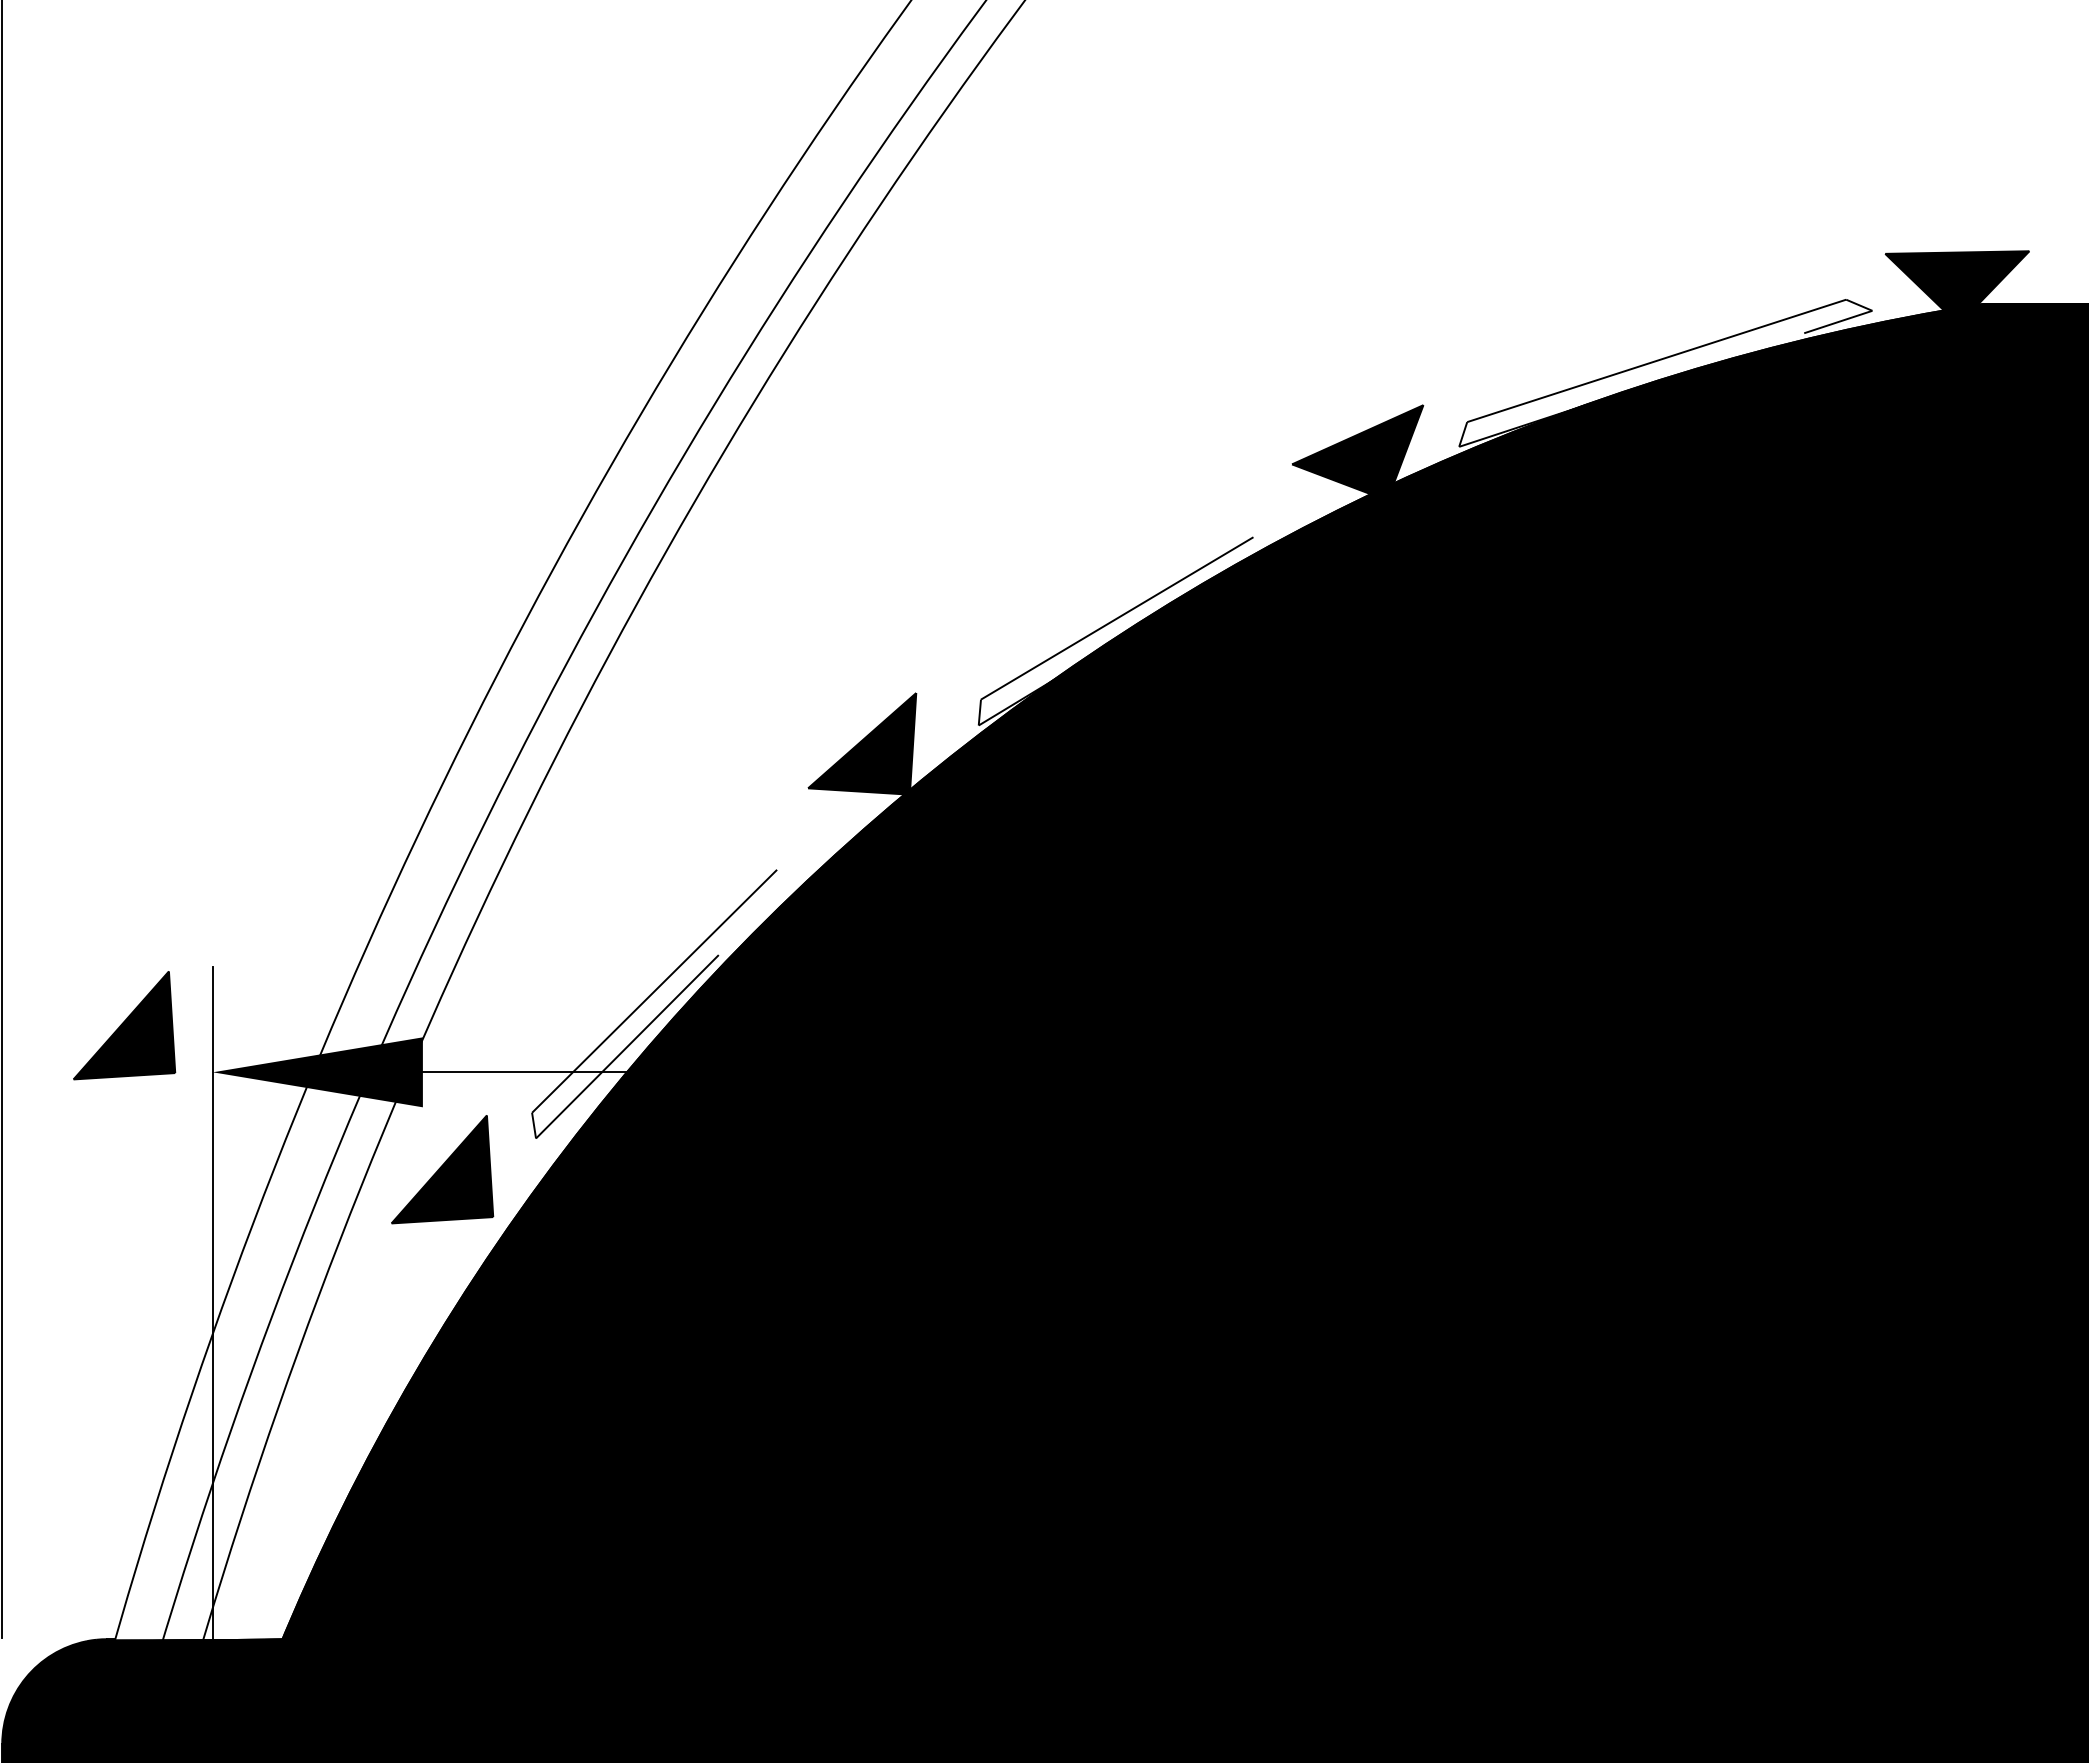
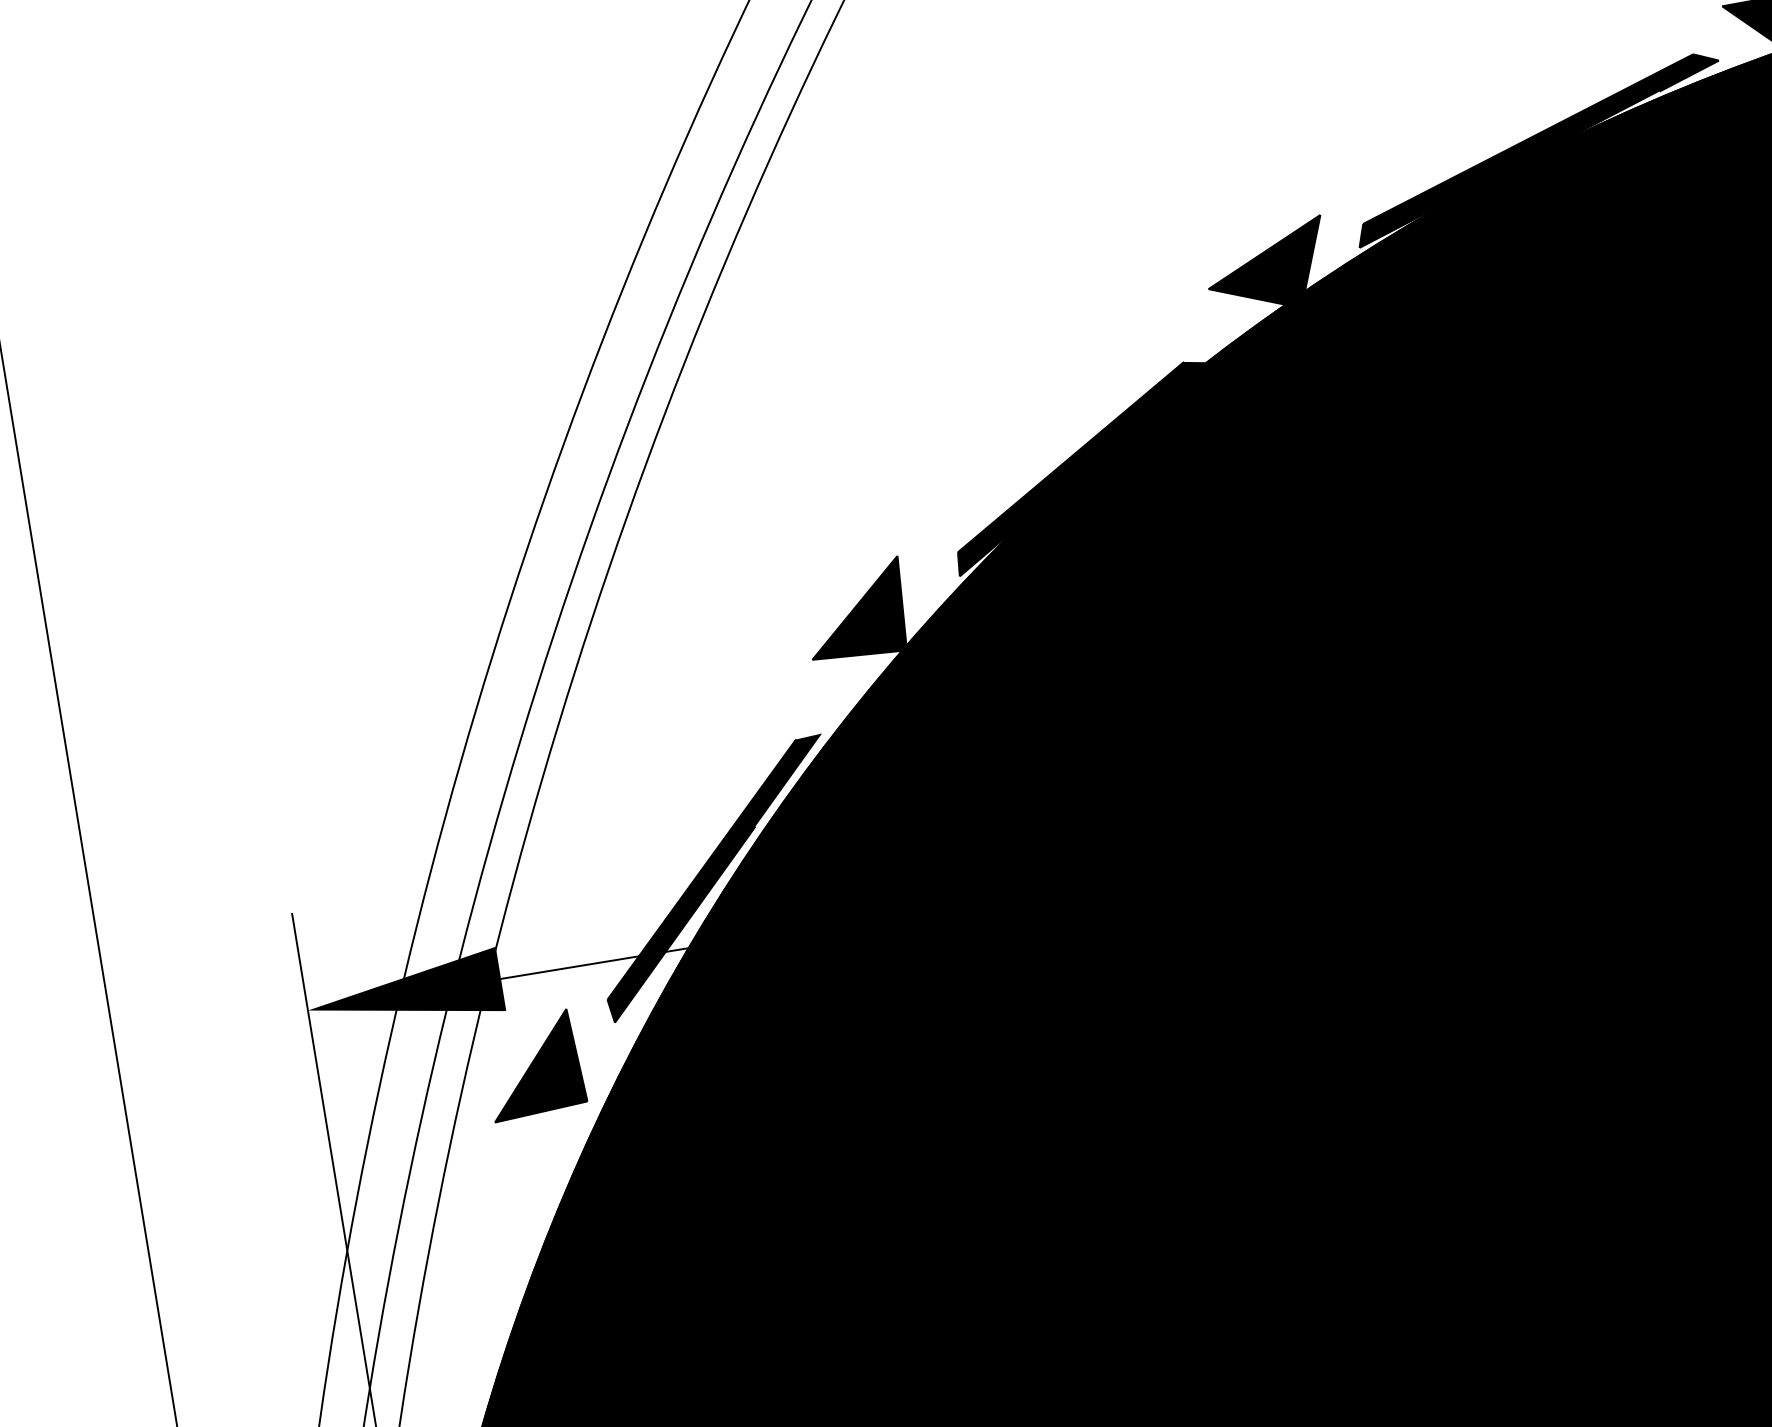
fill: (1665, 372) -> (1538, 148), added
fill: (1129, 631) -> (1084, 467), added
fill: (668, 1003) -> (716, 878), added
part: (124, 1025) -> (219, 980), removed

